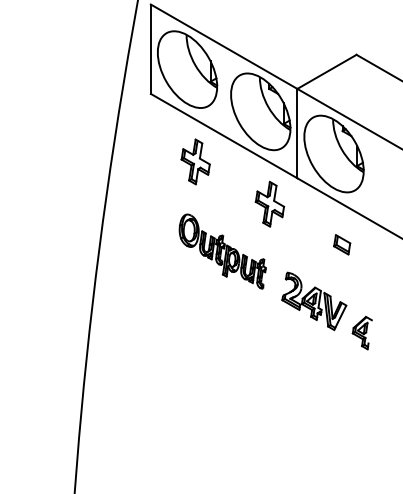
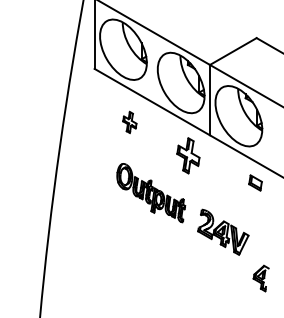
part: (195, 161) -> (129, 122), size x0.6
part: (342, 244) -> (255, 182), moved
part: (361, 332) -> (260, 278), moved

